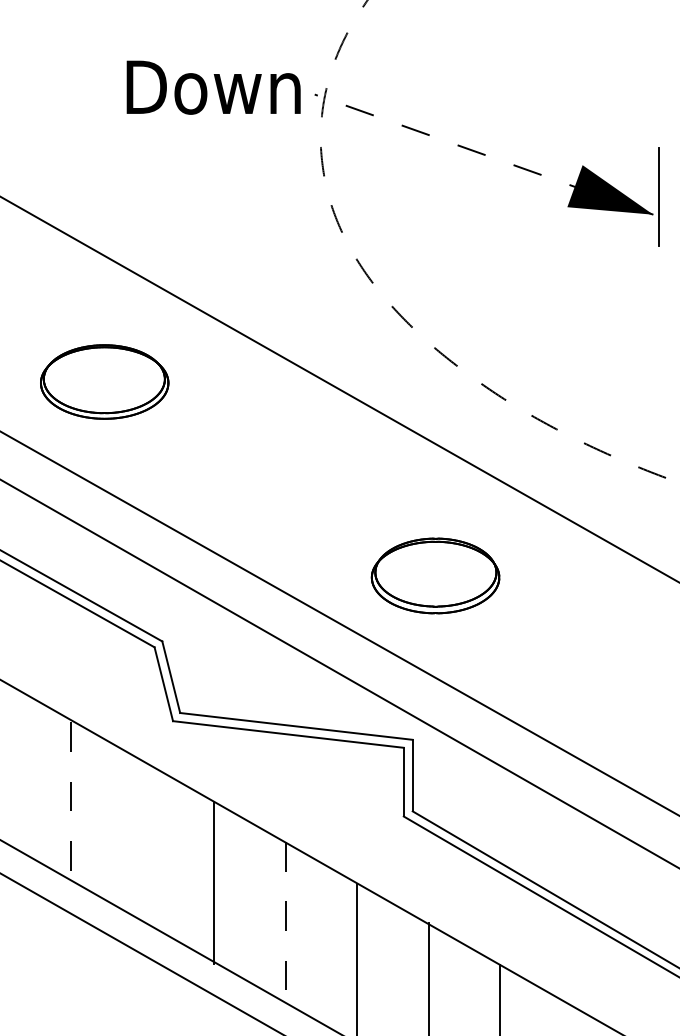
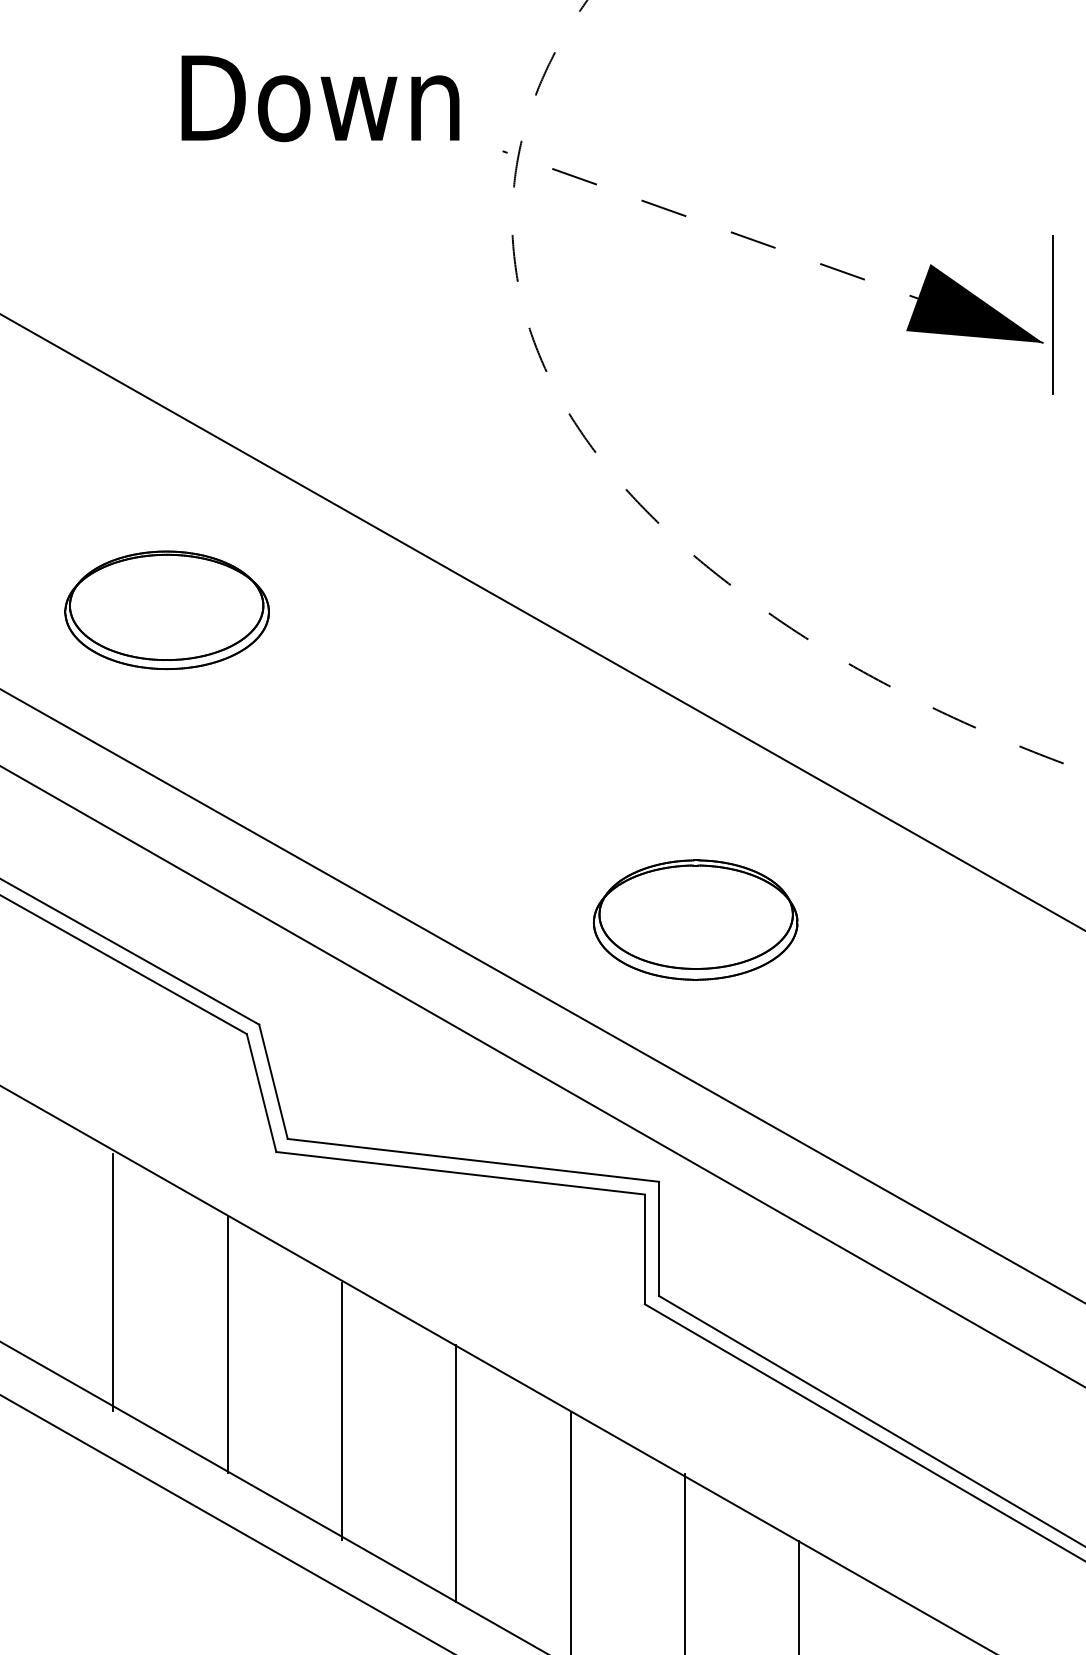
text: (213, 87) -> (320, 98), moved
line: (71, 803) -> (114, 1283), dashed -> solid
line: (142, 841) -> (227, 1344), added
line: (285, 923) -> (455, 1475), dashed -> solid

